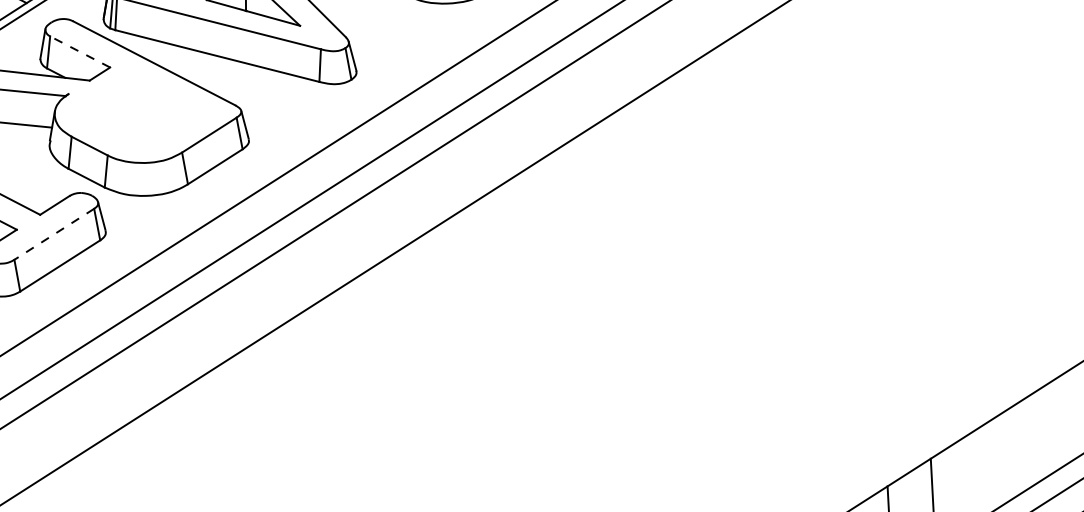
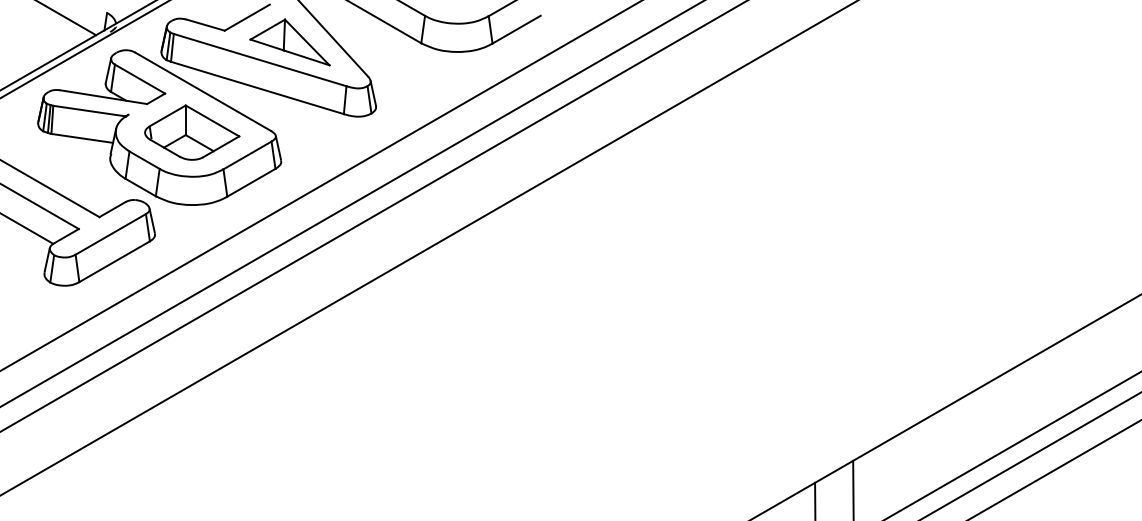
line: (80, 52) -> (140, 79), dashed -> solid
part: (144, 111) -> (192, 132), added
line: (53, 234) -> (110, 234), dashed -> solid

